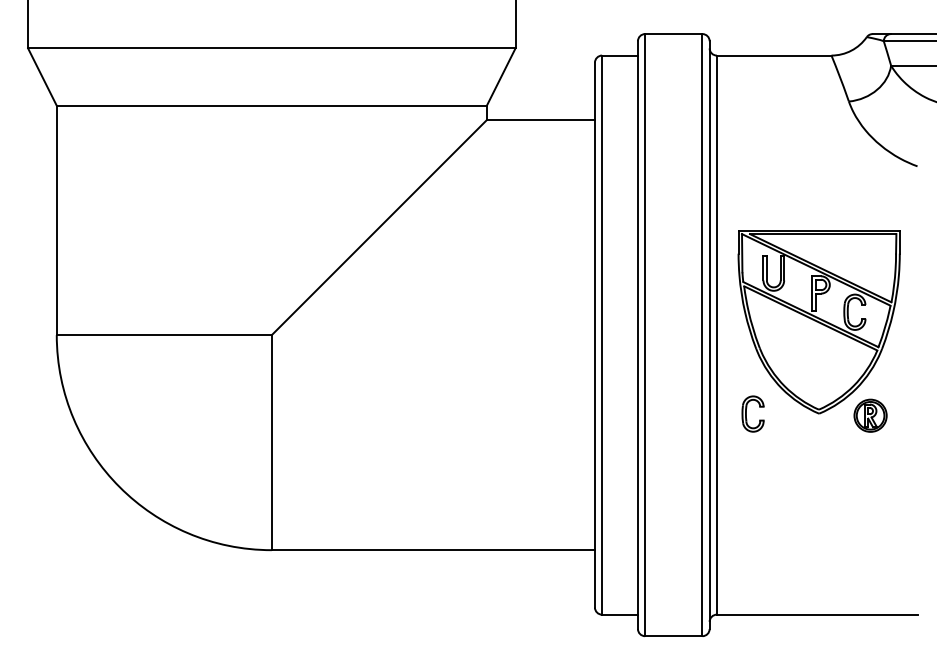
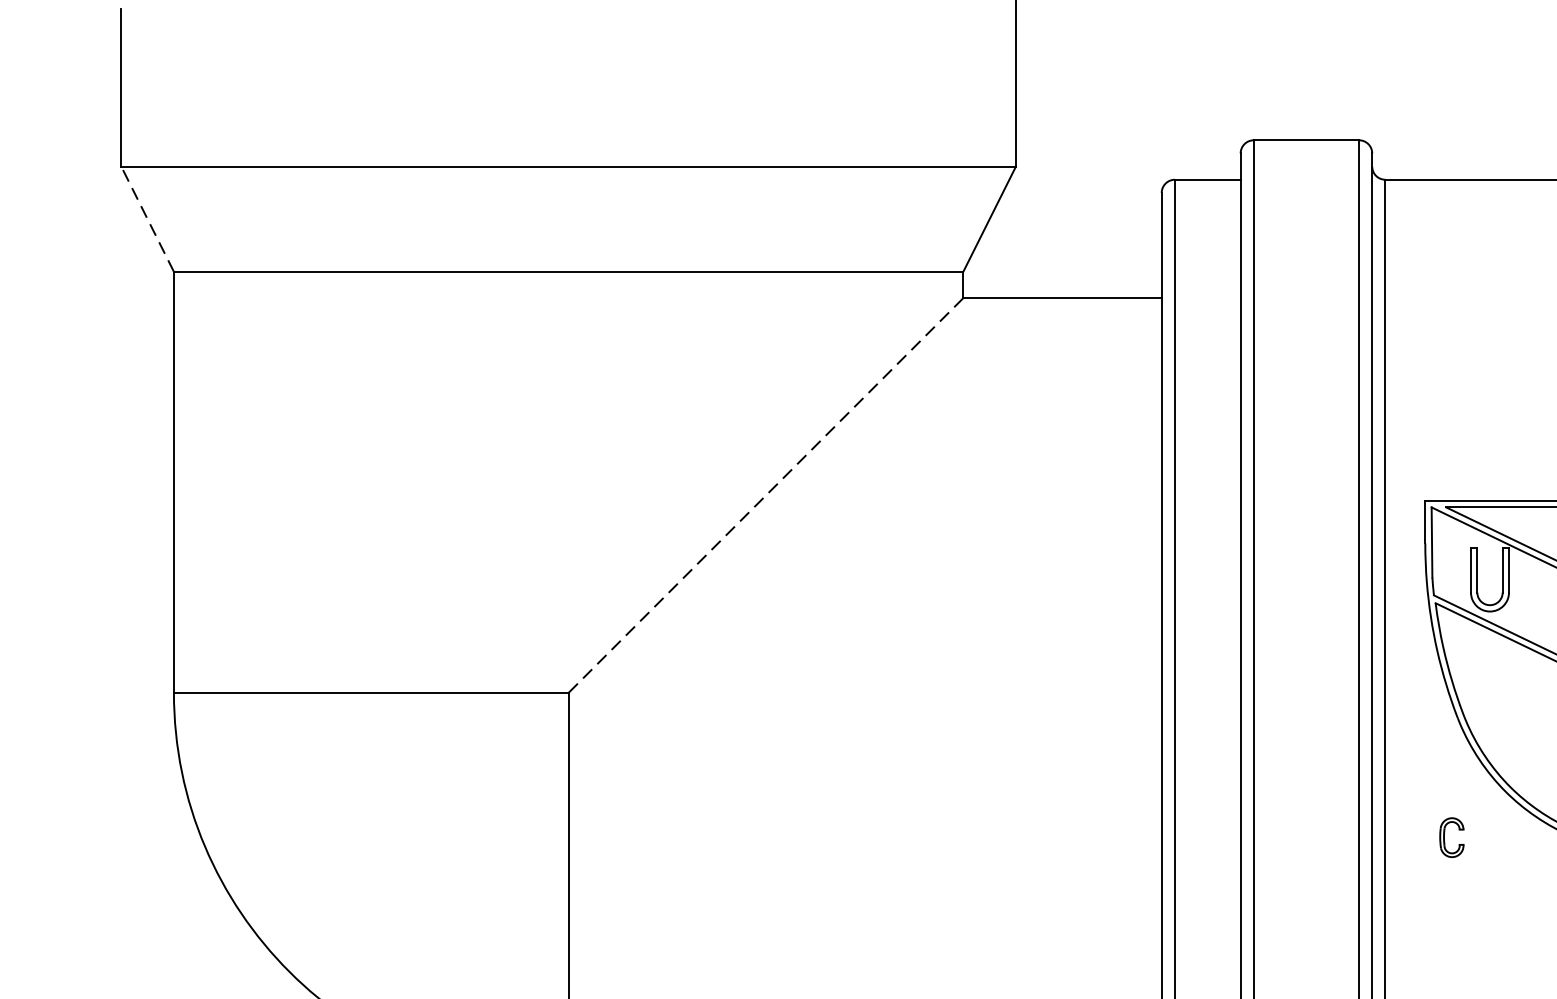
line: (42, 76) -> (147, 218), solid -> dashed
line: (378, 227) -> (764, 495), solid -> dashed
part: (752, 413) -> (1450, 836), size x0.6

